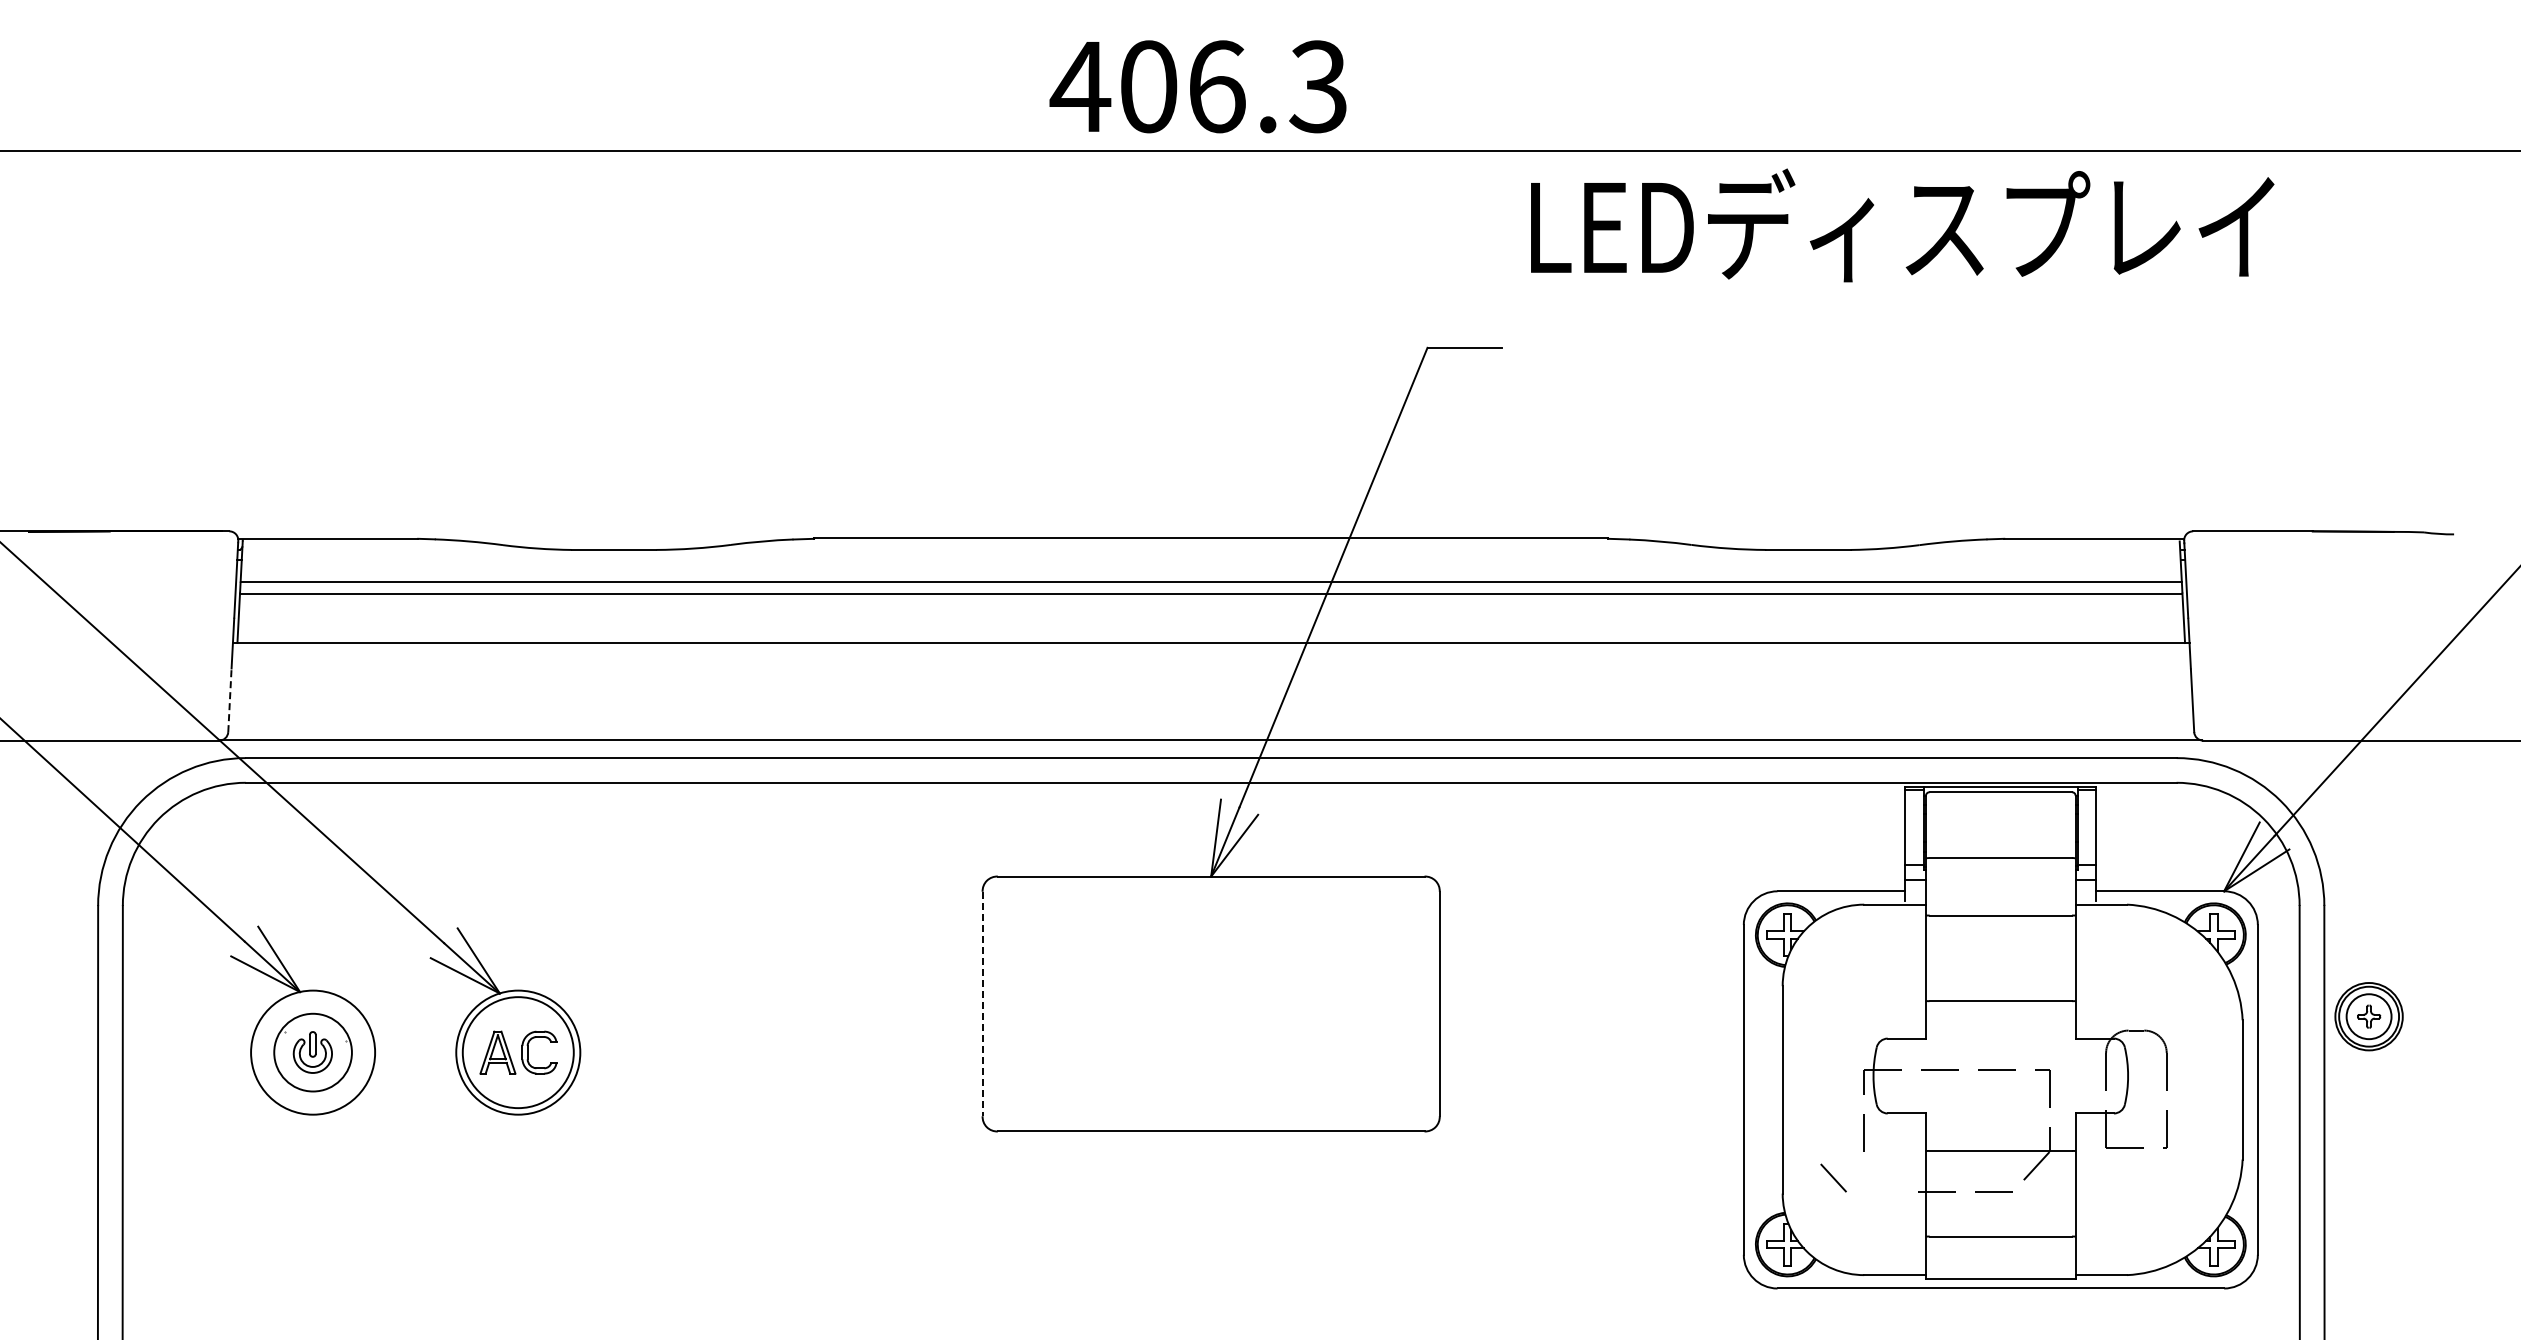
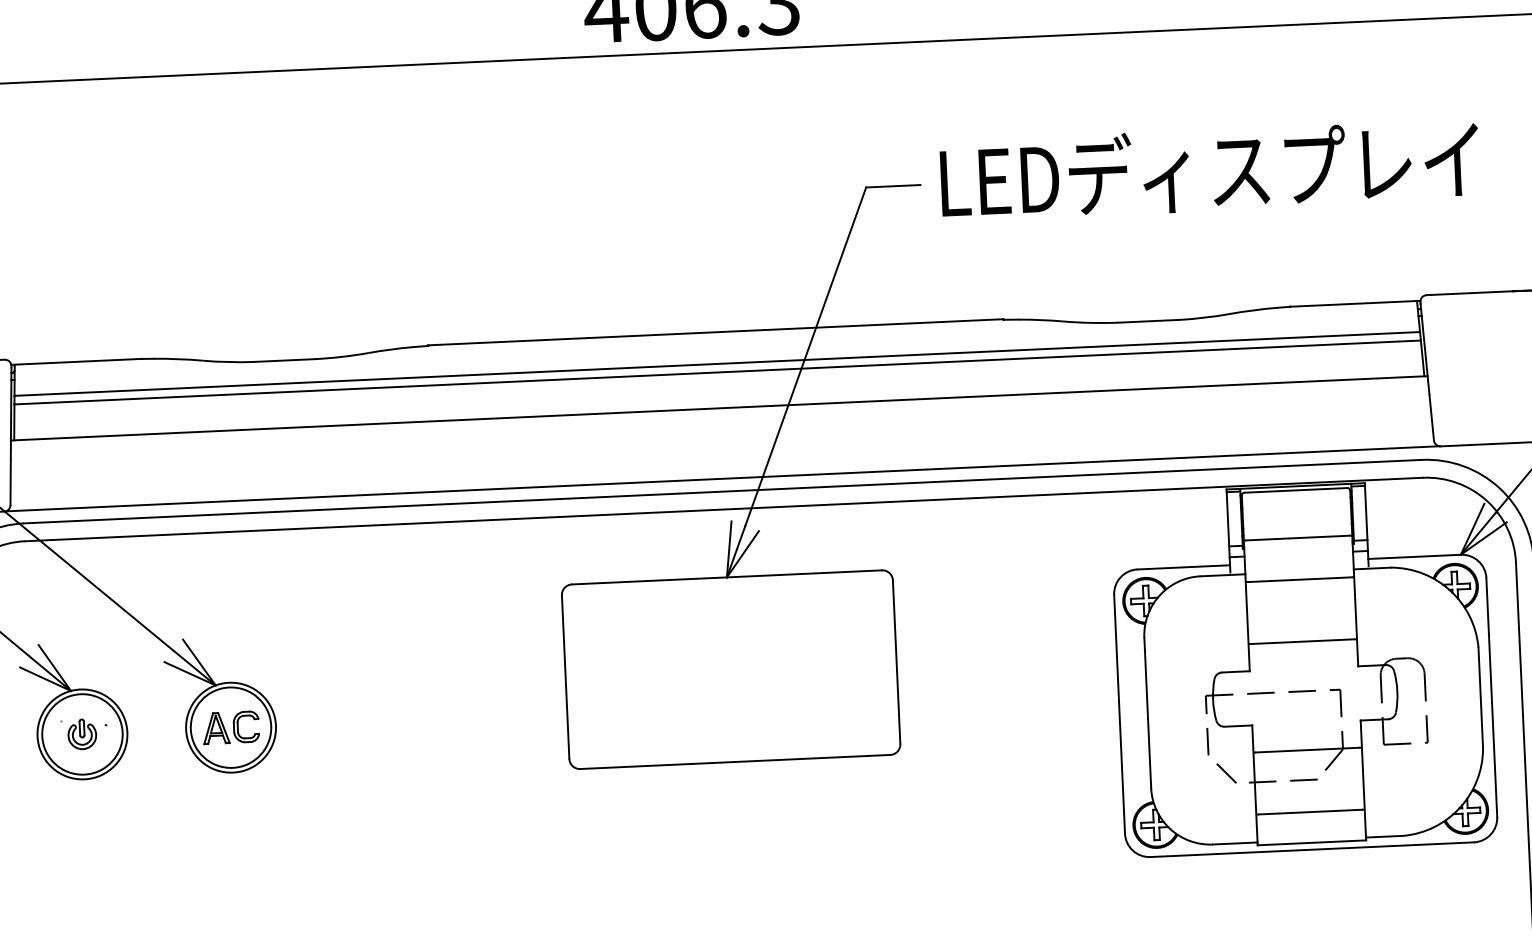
text: (1902, 225) -> (1210, 170), moved
line: (229, 700) -> (10, 482), dashed -> solid
line: (982, 1004) -> (565, 677), dashed -> solid
circle: (312, 1052) -> (82, 734), size x1.43
line: (1833, 1177) -> (1226, 773), moved

